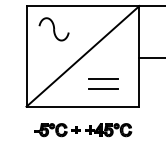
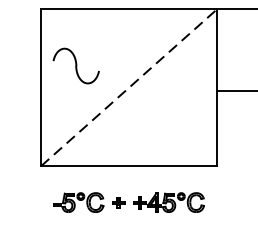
part: (53, 29) -> (75, 66), moved
line: (83, 56) -> (129, 88), solid -> dashed
line: (103, 79) -> (160, 123), removed
line: (103, 89) -> (160, 139), removed

